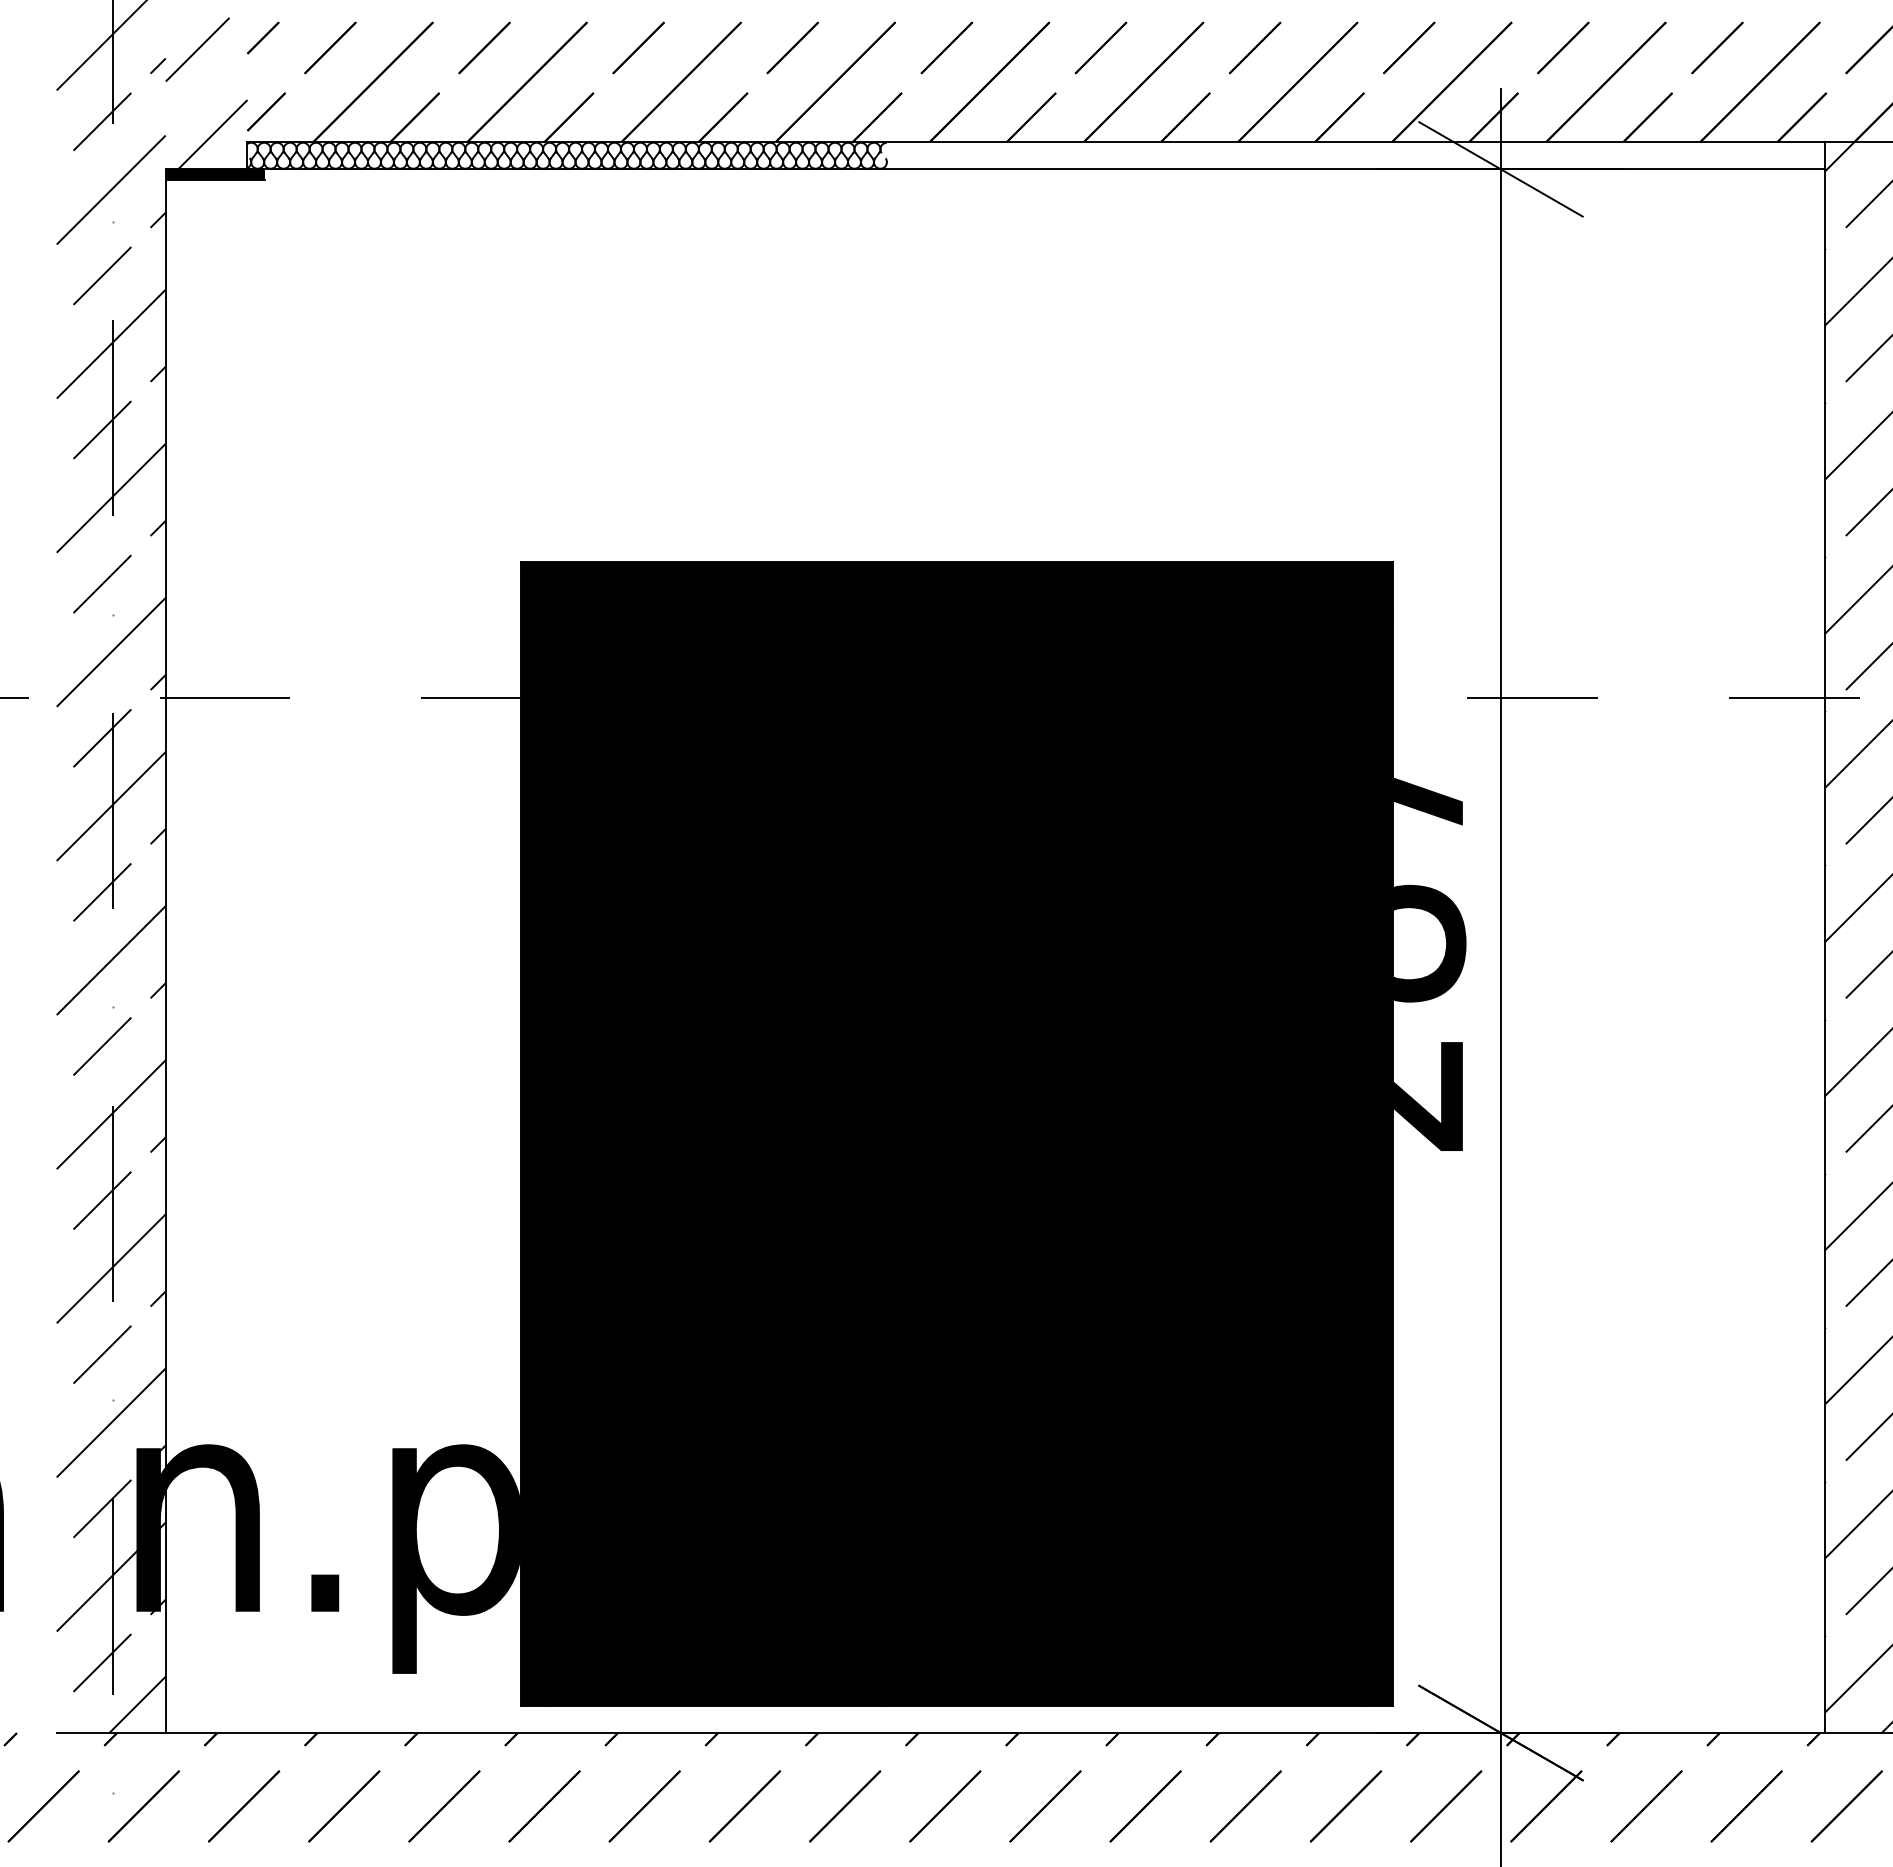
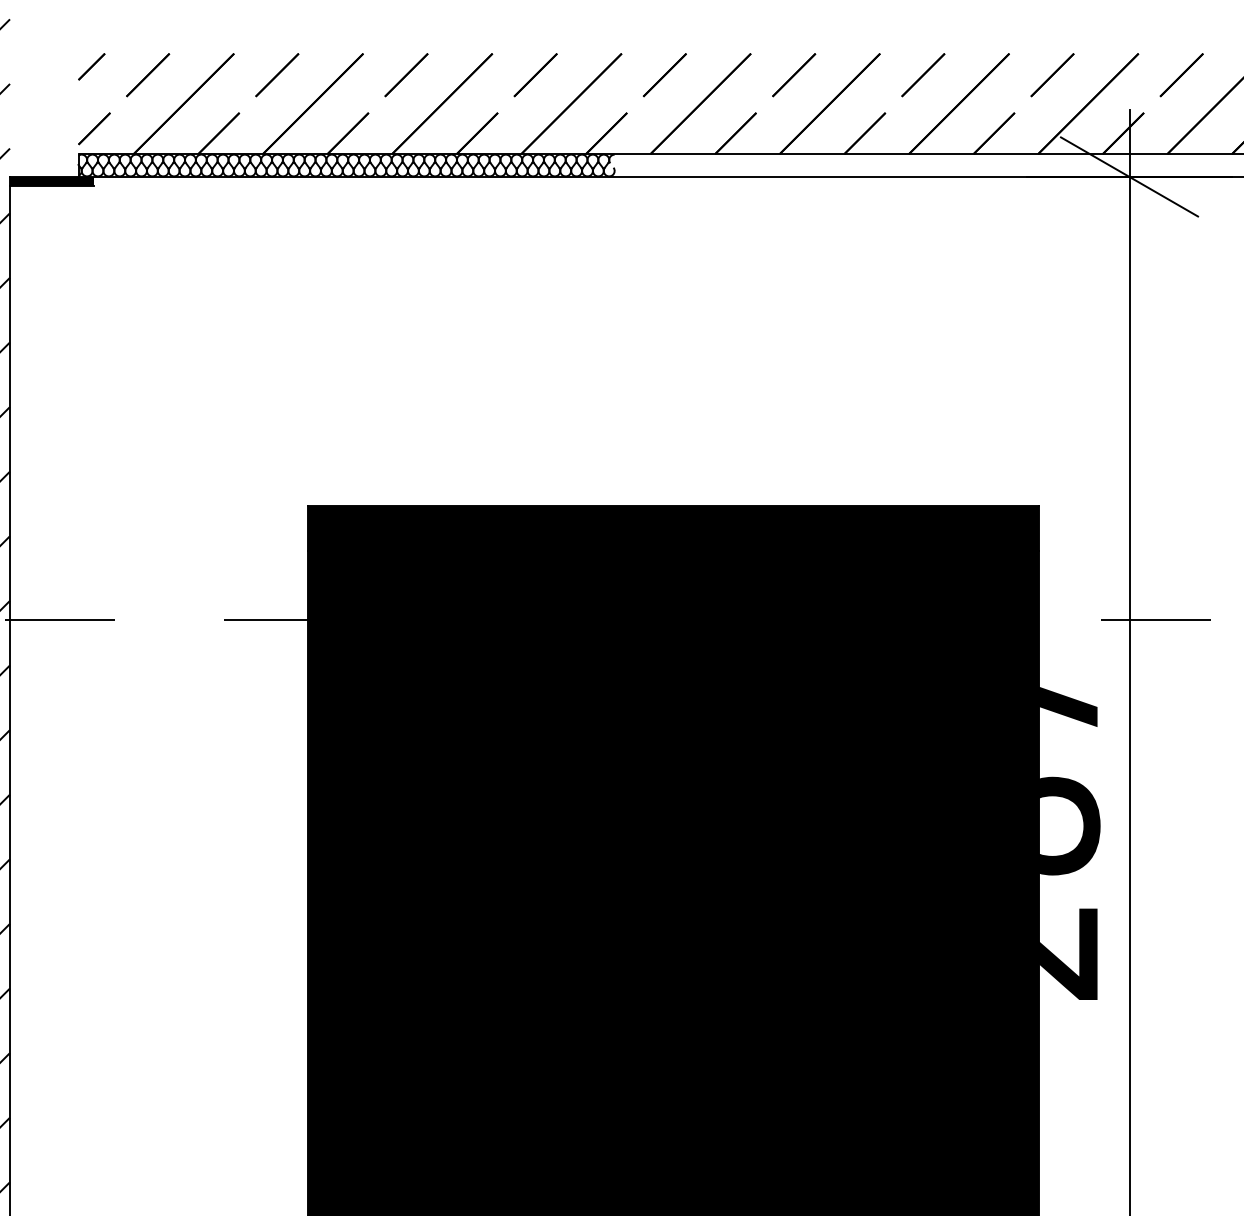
hatch: (206, 93) -> (44, 113), removed

